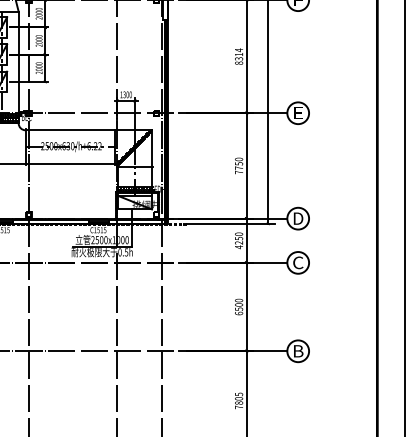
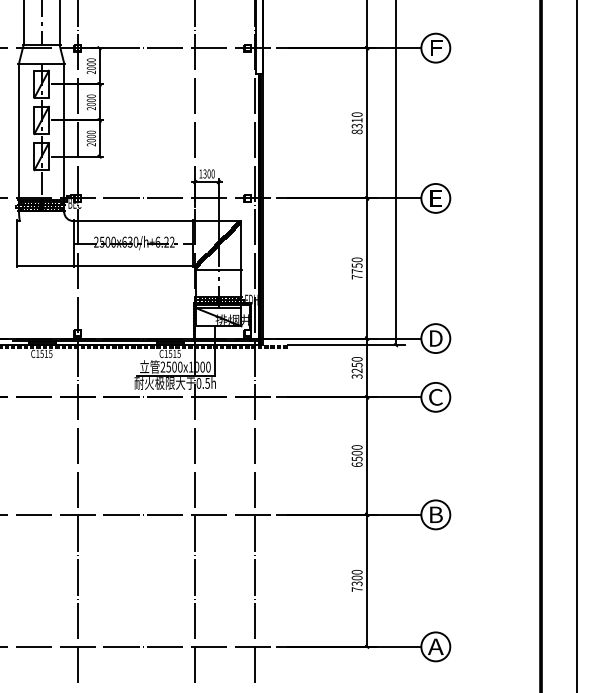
text: (238, 50) -> (356, 114), 8314 -> 8310
text: (238, 247) -> (356, 376), 4250 -> 3250
text: (238, 398) -> (356, 577), 7805 -> 7300

